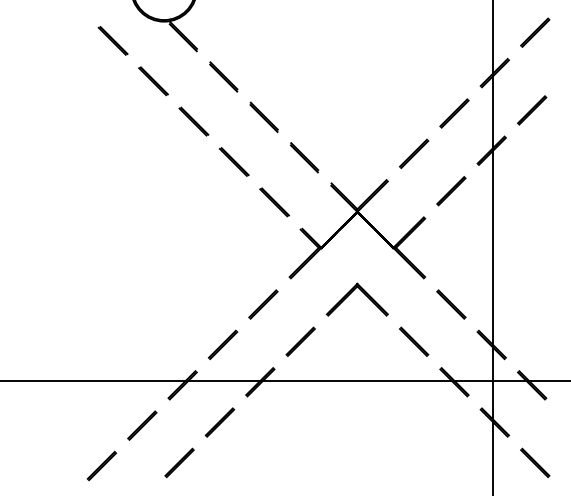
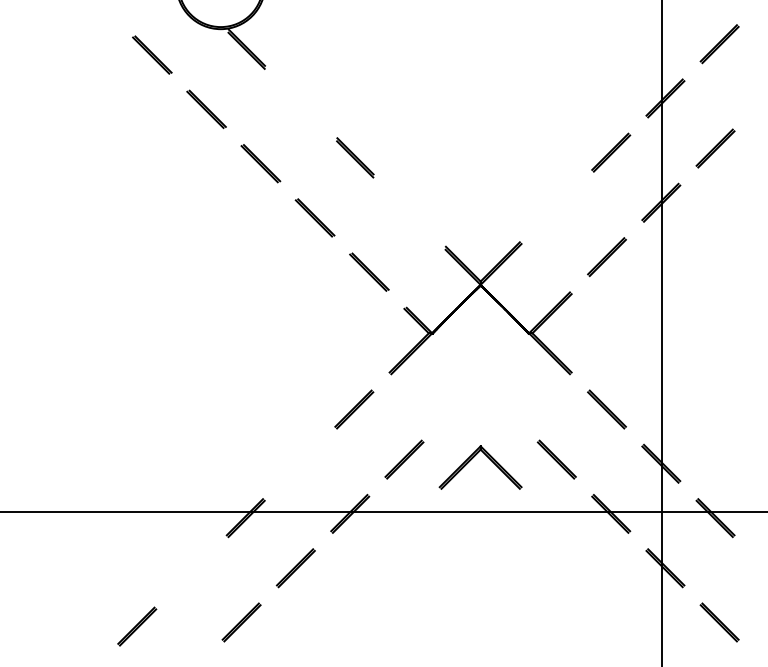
line: (223, 76) -> (300, 102), removed
line: (414, 153) -> (557, 206), removed
line: (304, 157) -> (409, 211), removed
part: (351, 293) -> (472, 459), moved
line: (222, 344) -> (299, 463), removed
line: (142, 425) -> (191, 572), removed

